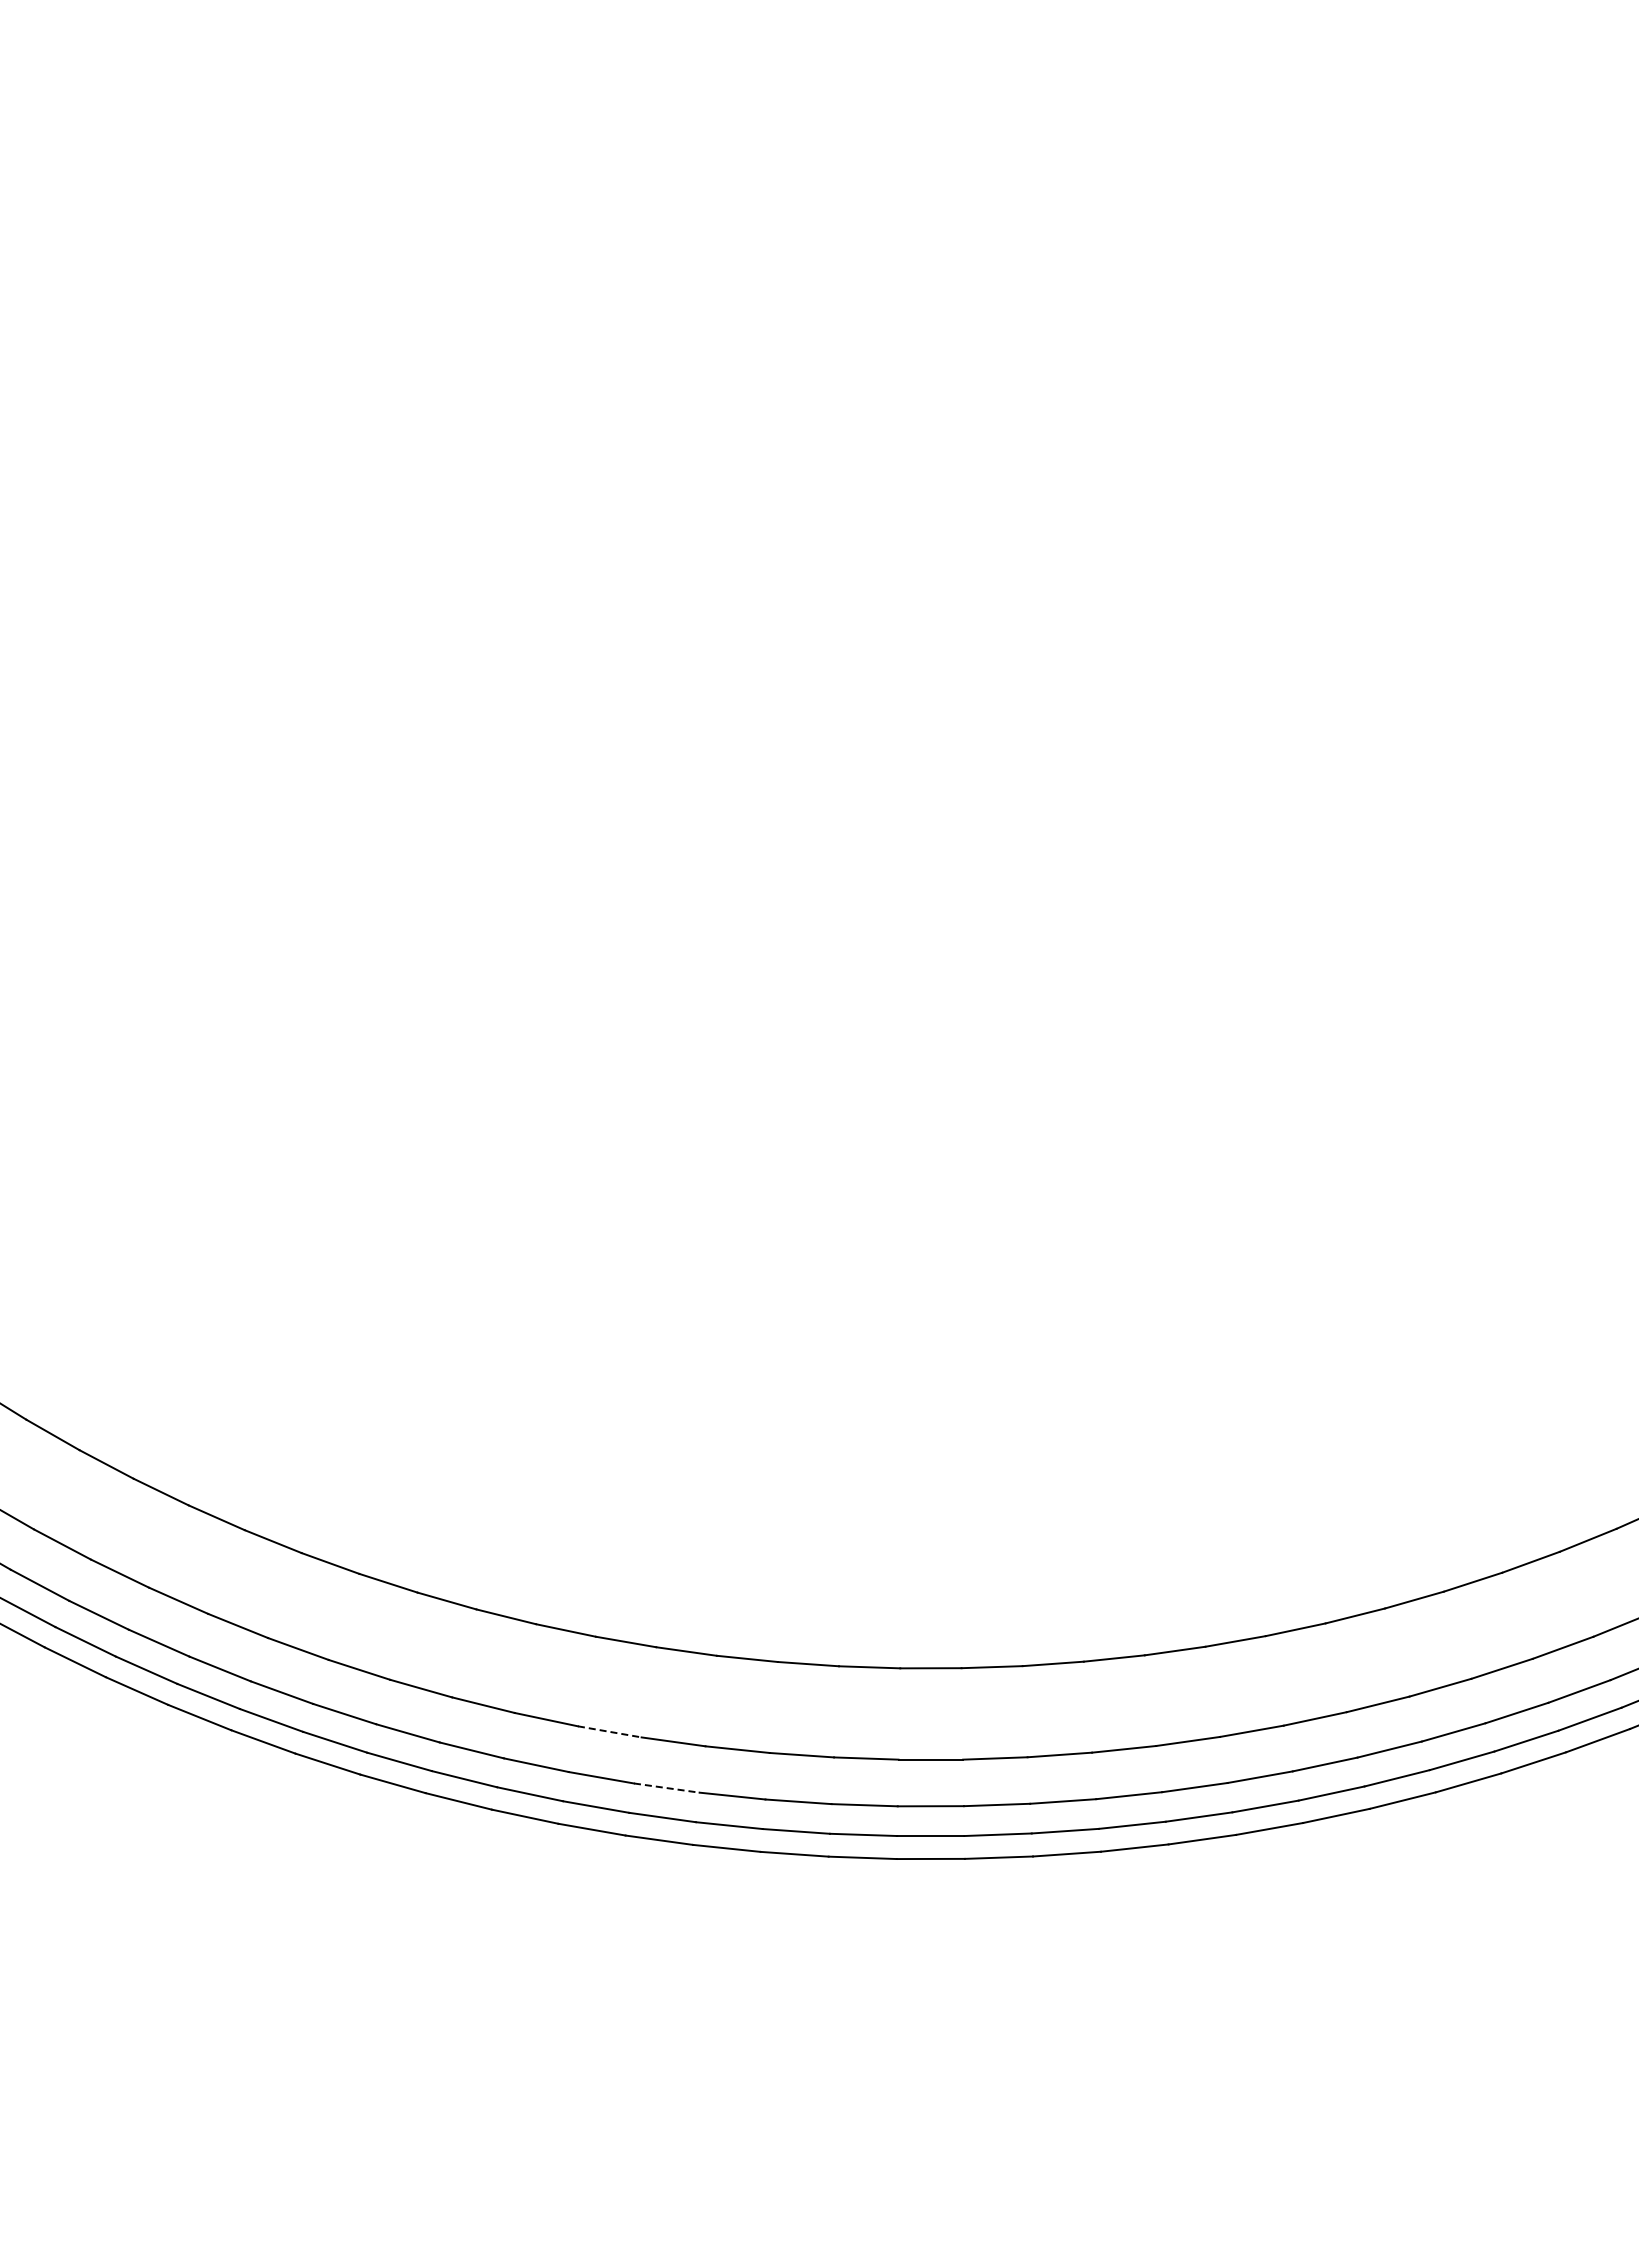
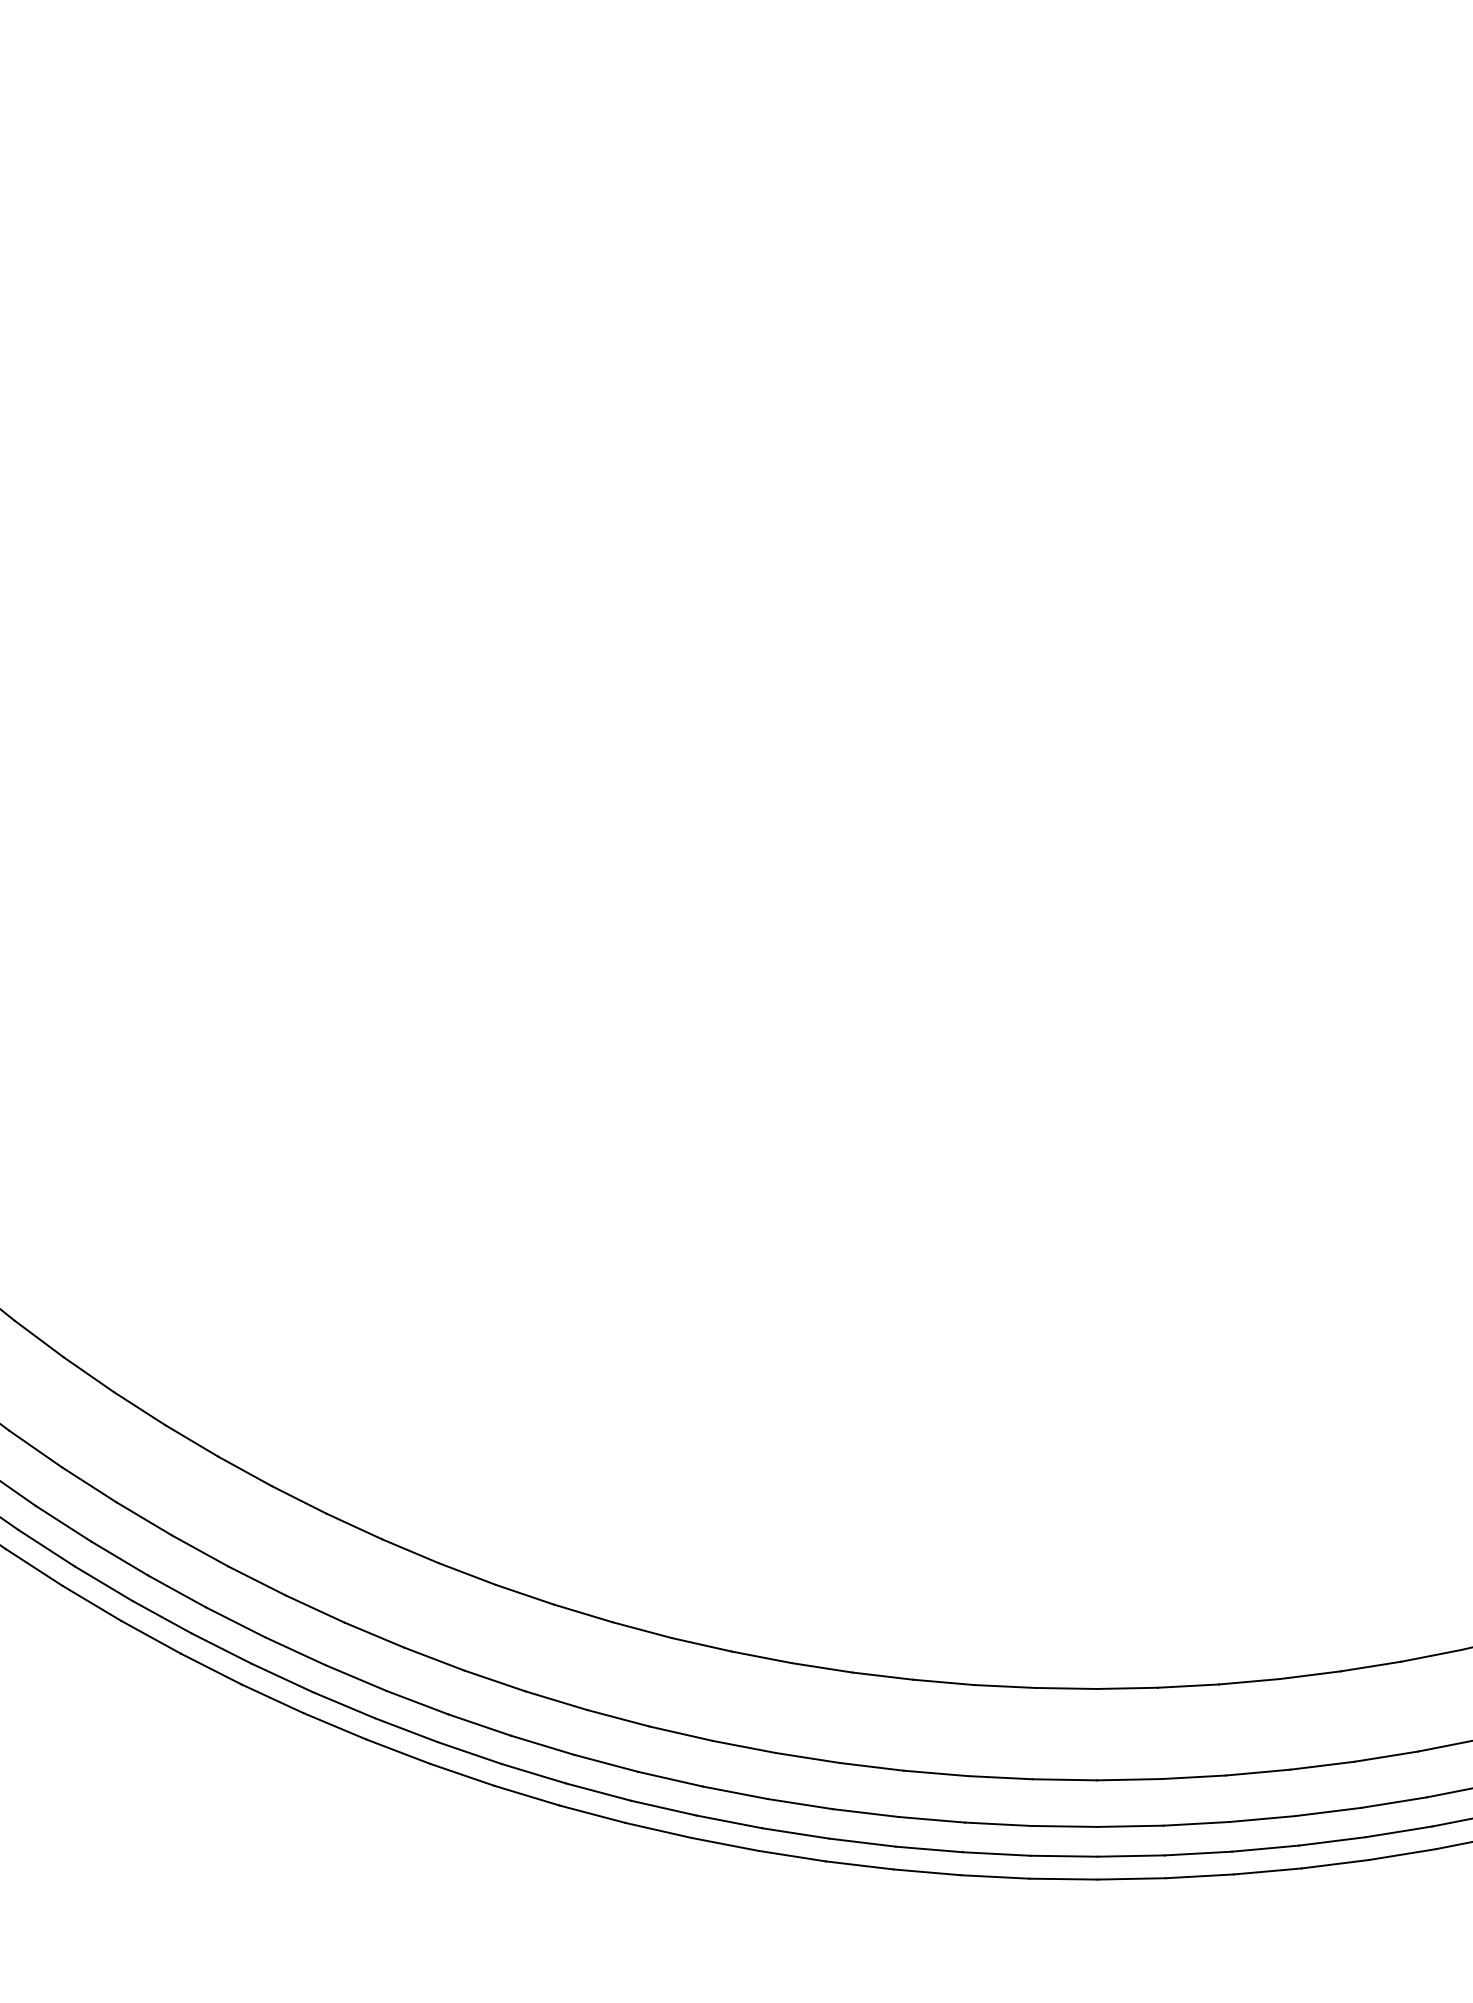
line: (610, 1731) -> (557, 1700), dashed -> solid
line: (667, 1788) -> (606, 1763), dashed -> solid

